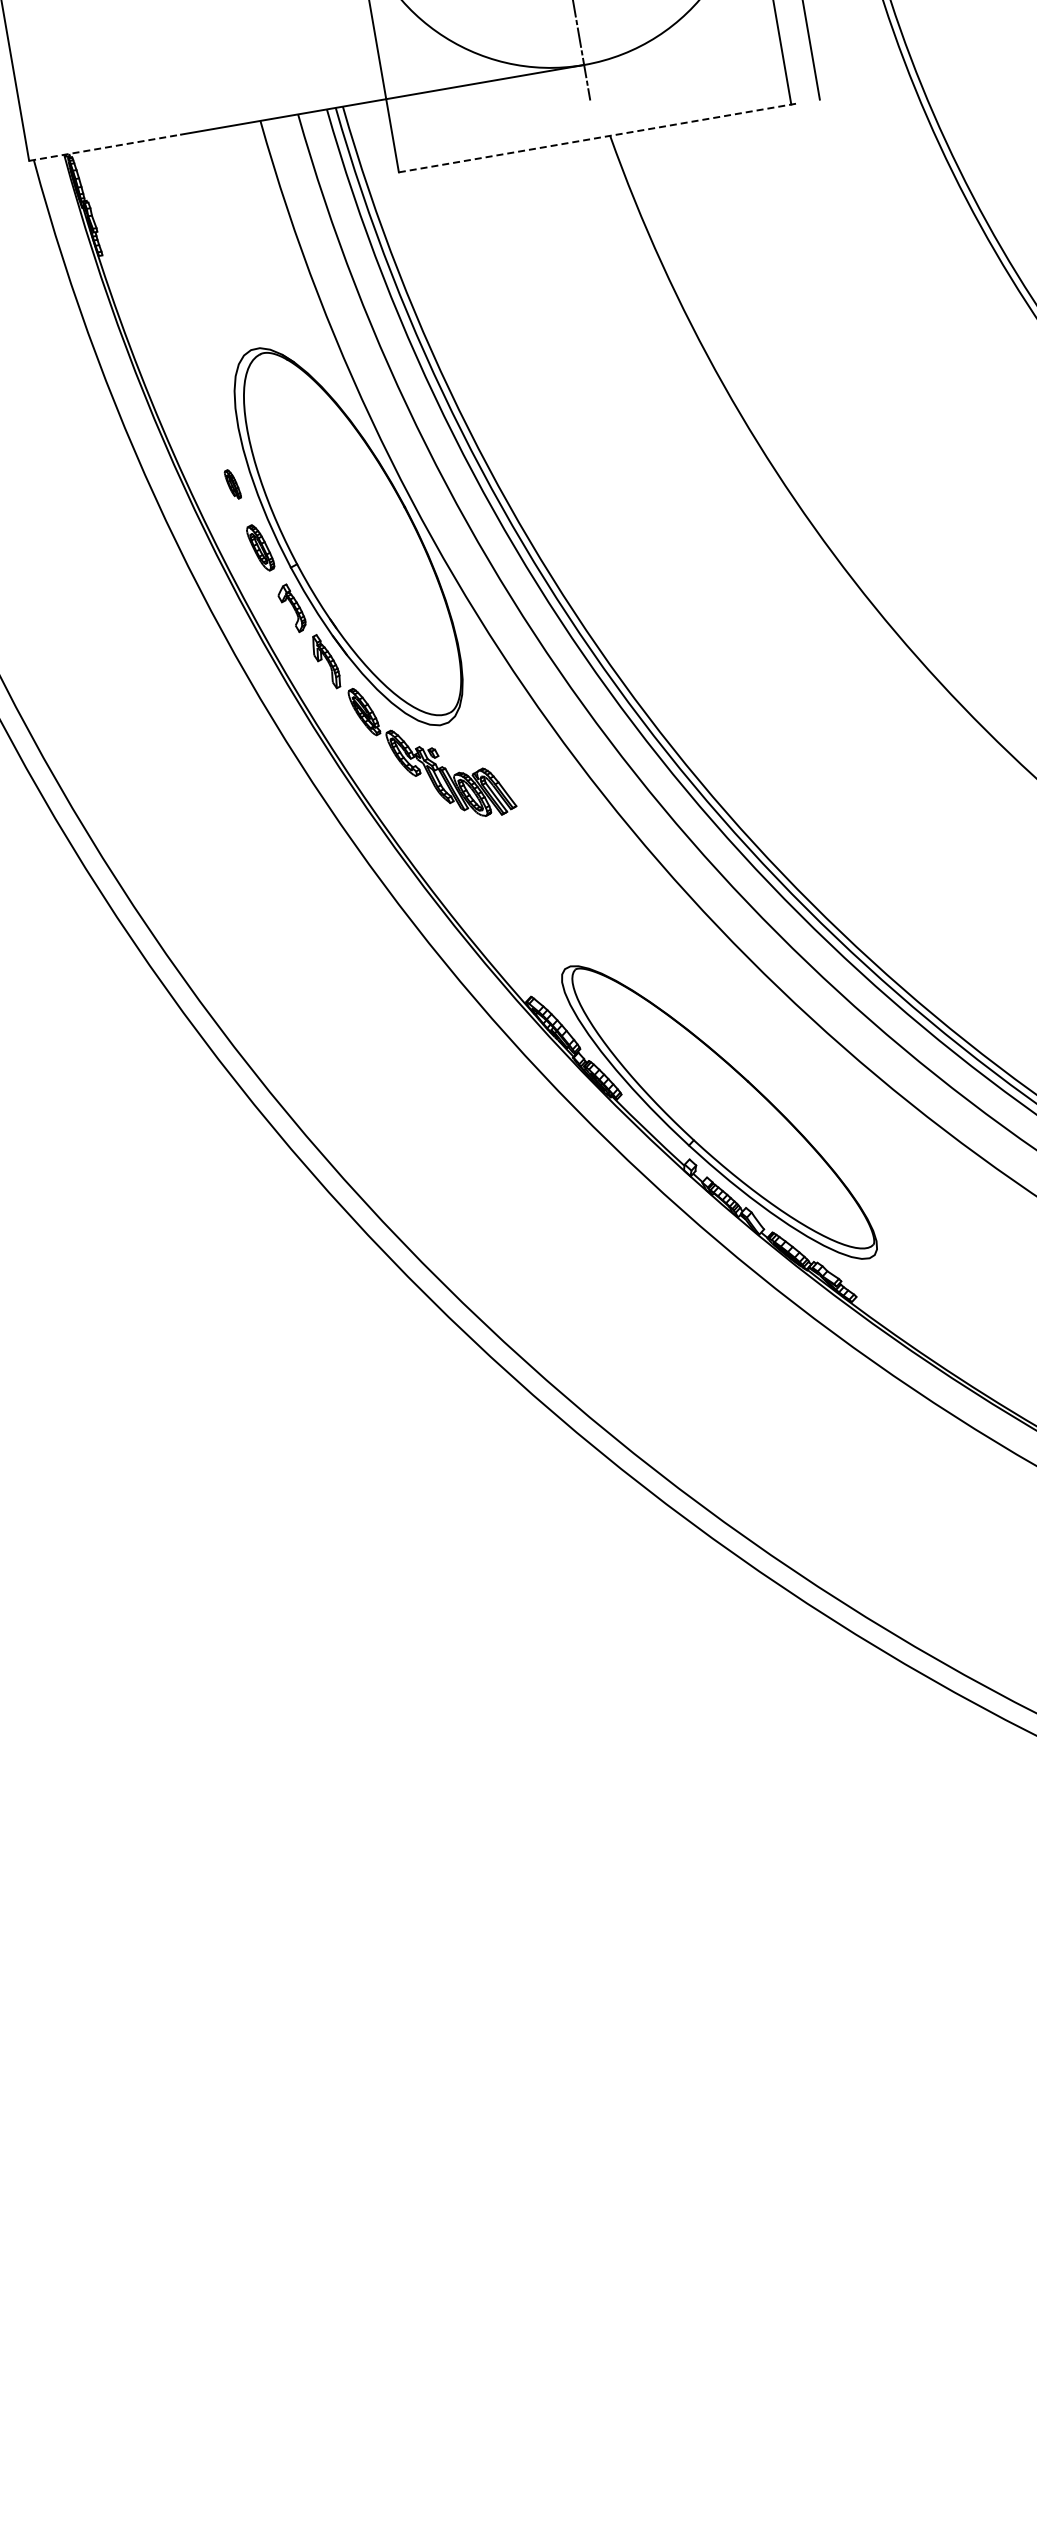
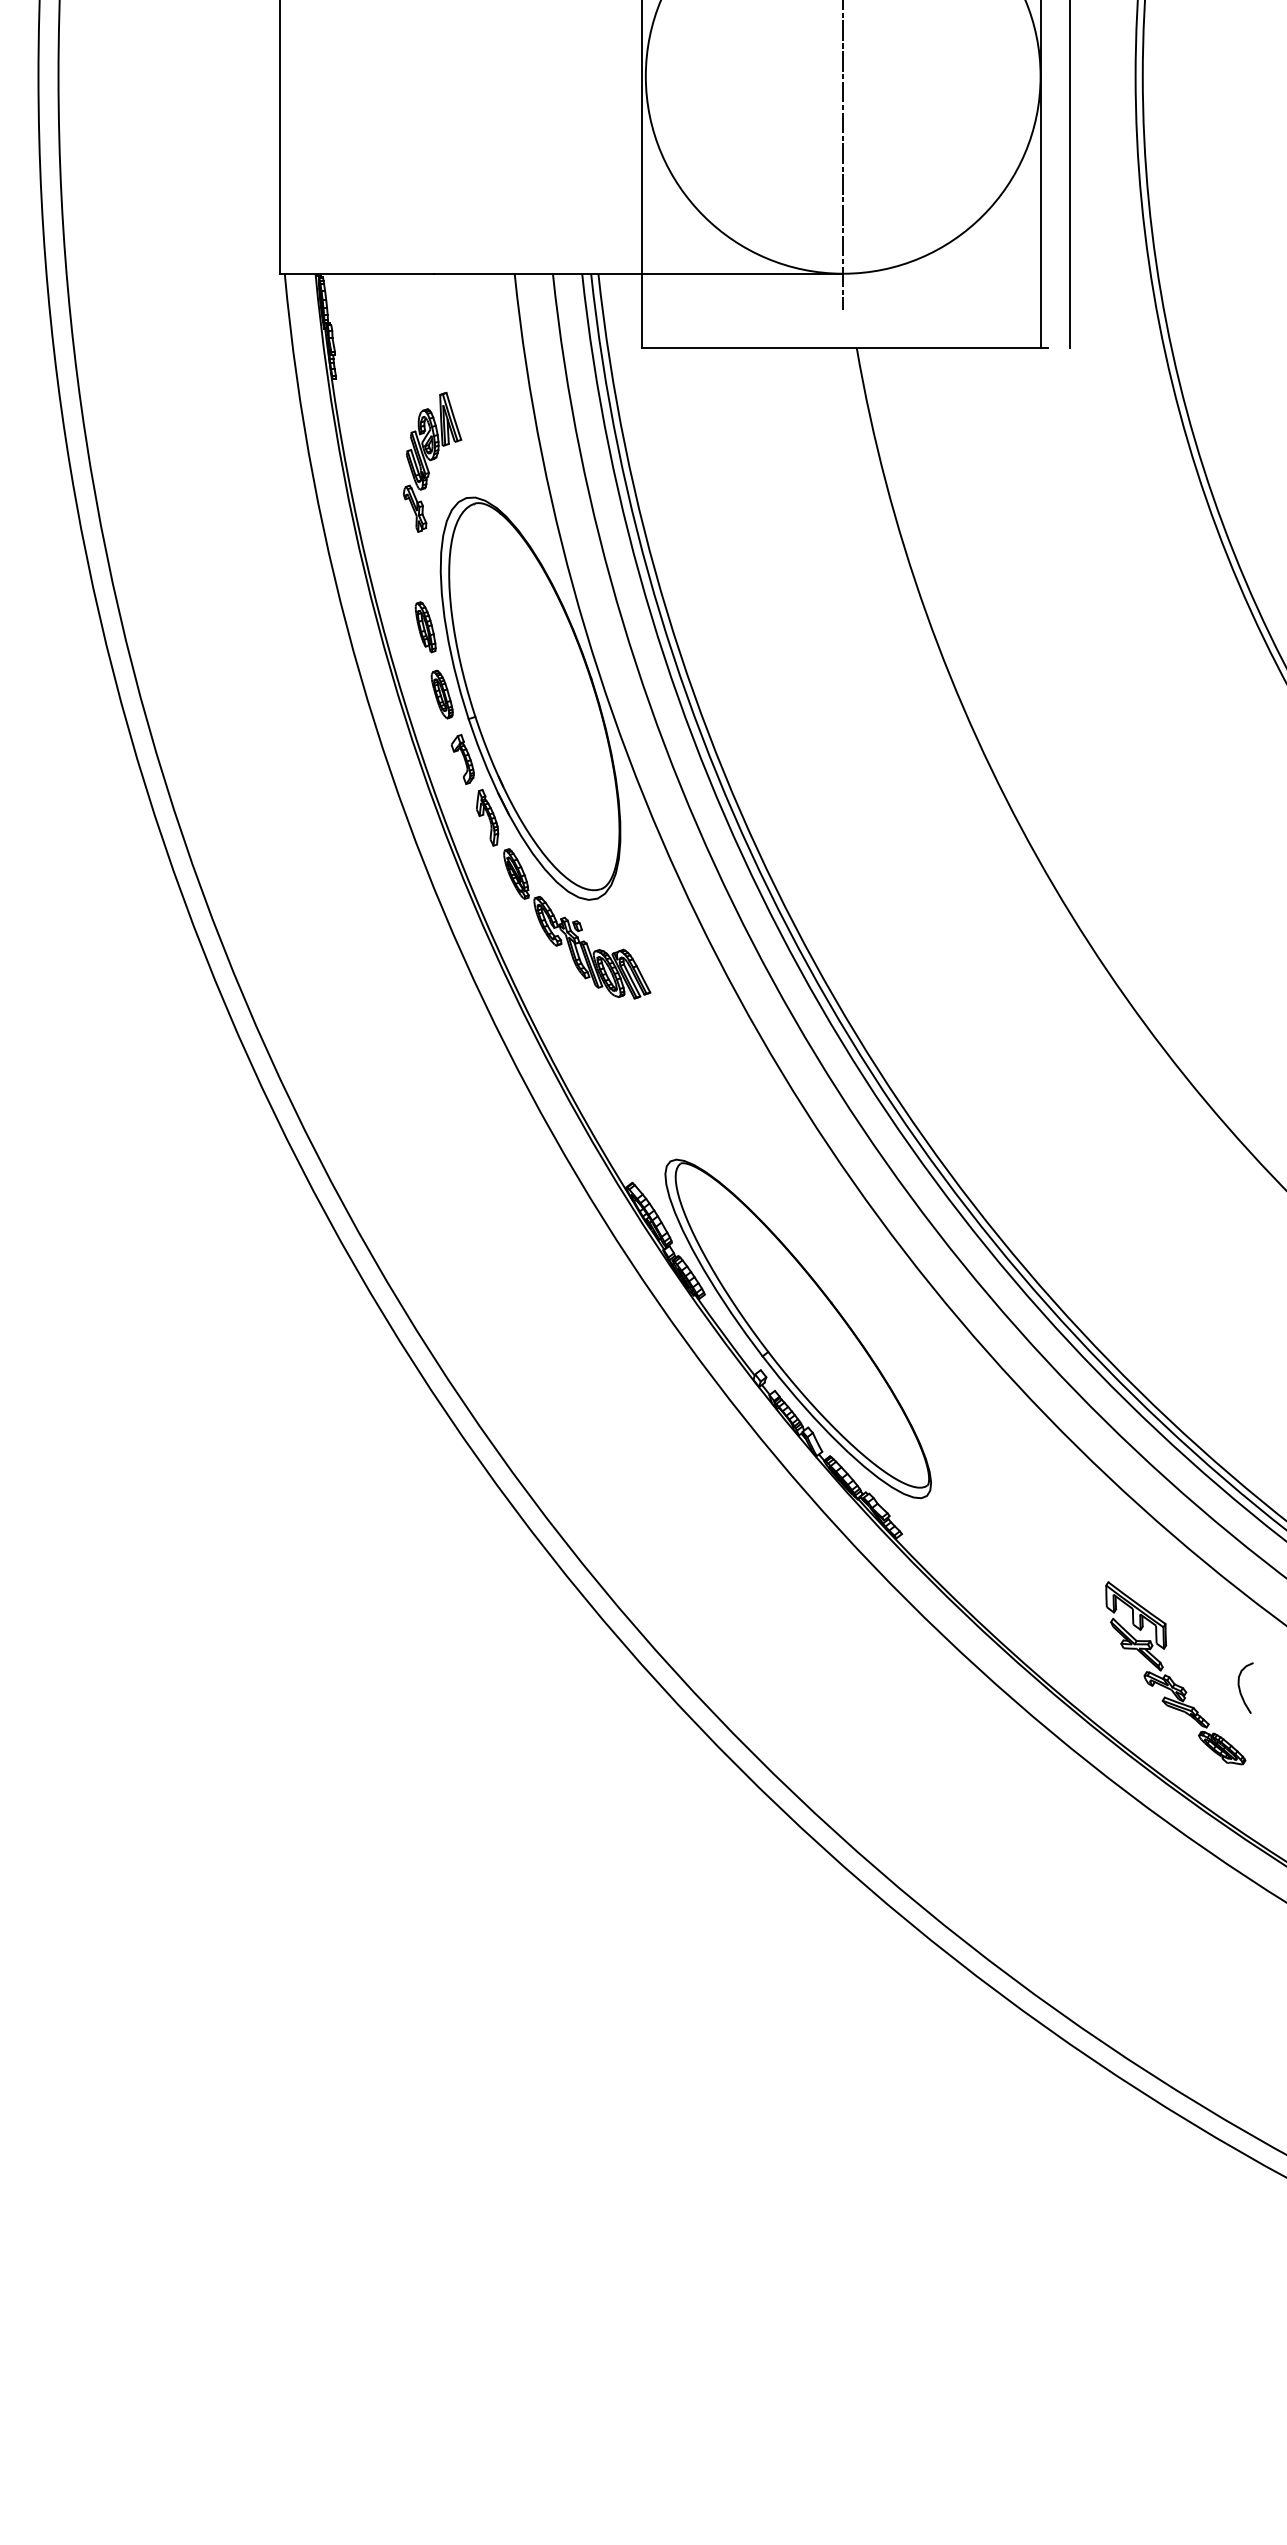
line: (599, 138) -> (845, 348), dashed -> solid
line: (105, 147) -> (357, 273), dashed -> solid
part: (211, 319) -> (432, 461), added
part: (232, 484) -> (425, 627), size x1.67

